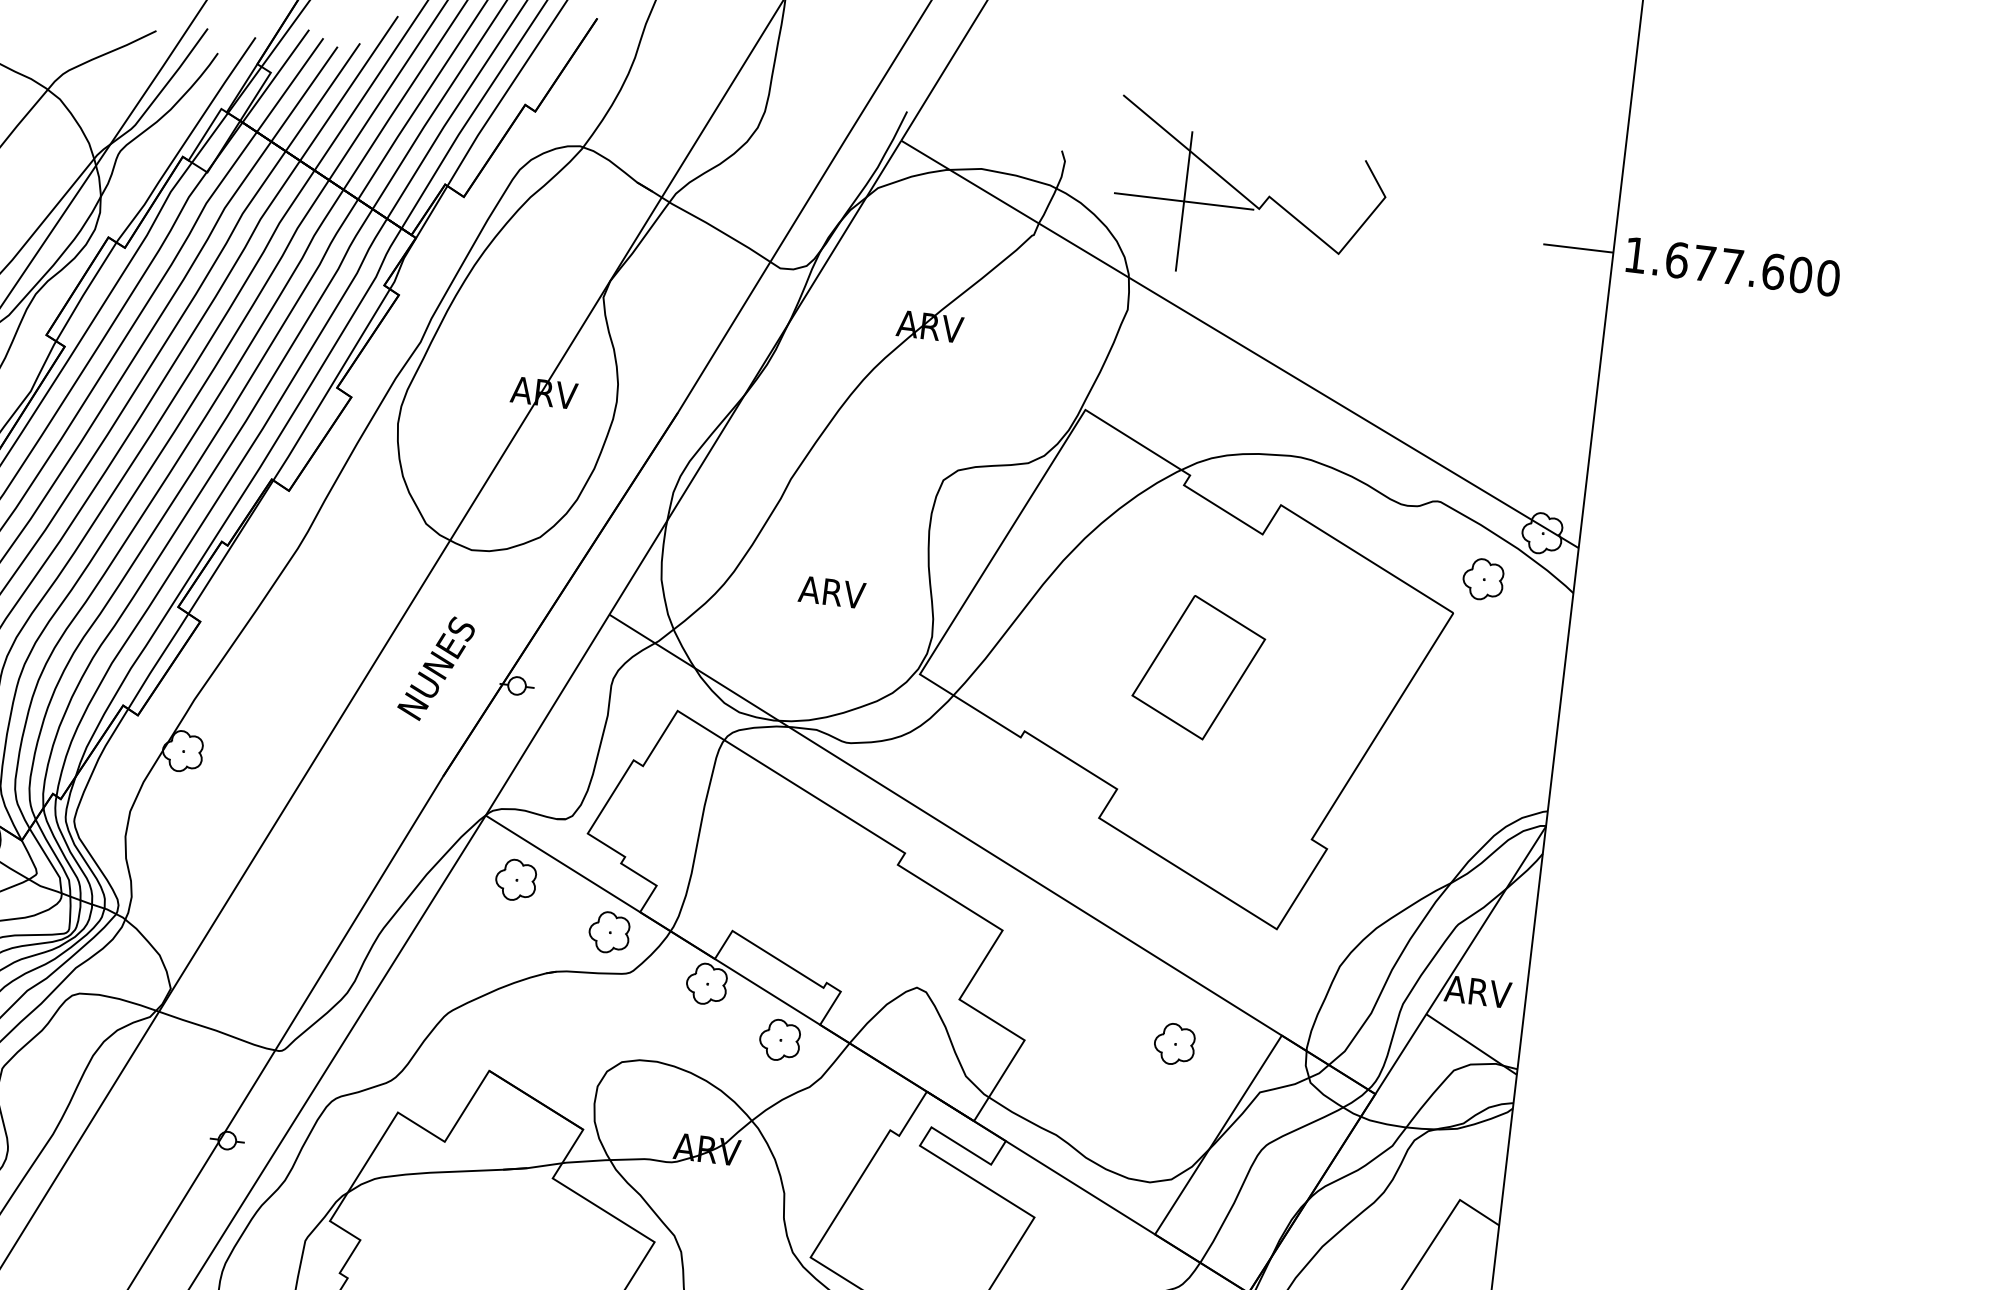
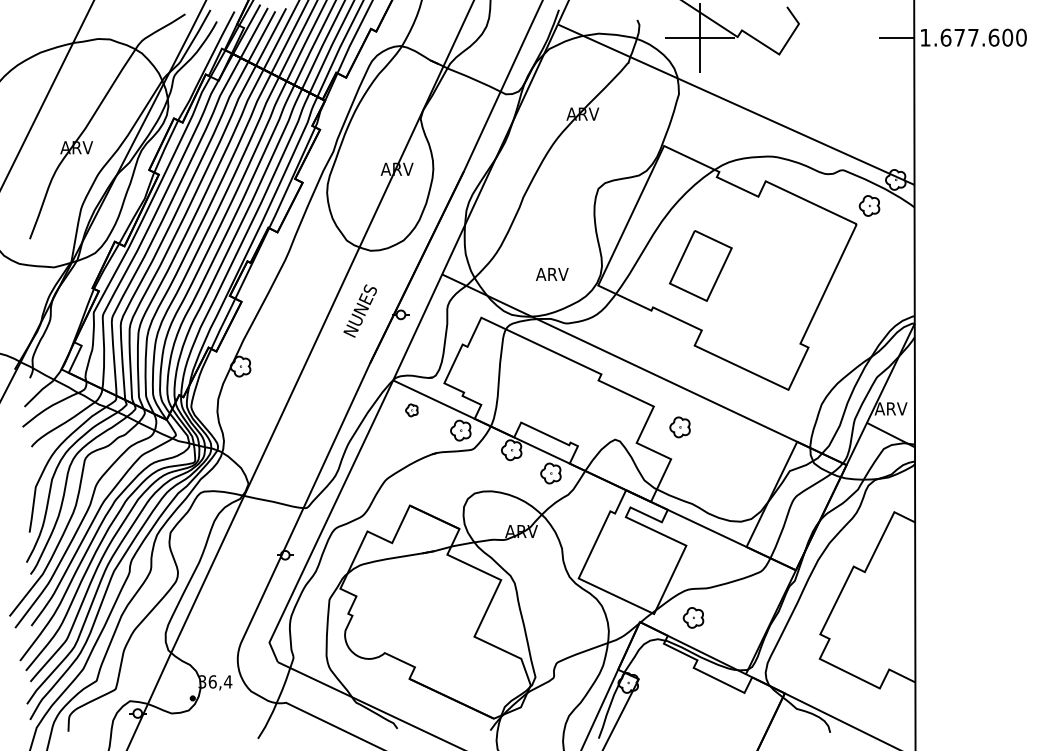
text: (832, 592) -> (552, 274), moved
part: (1198, 666) -> (700, 265), moved
part: (515, 880) -> (411, 410), size x0.6
part: (1173, 1044) -> (679, 427), moved

